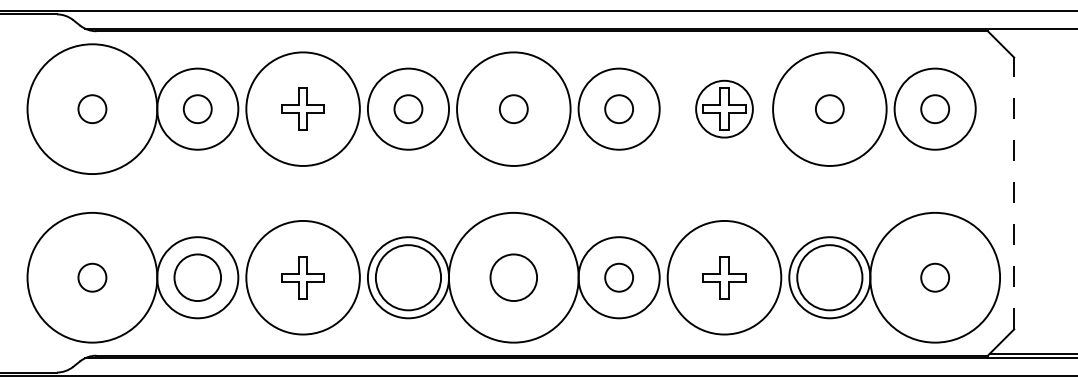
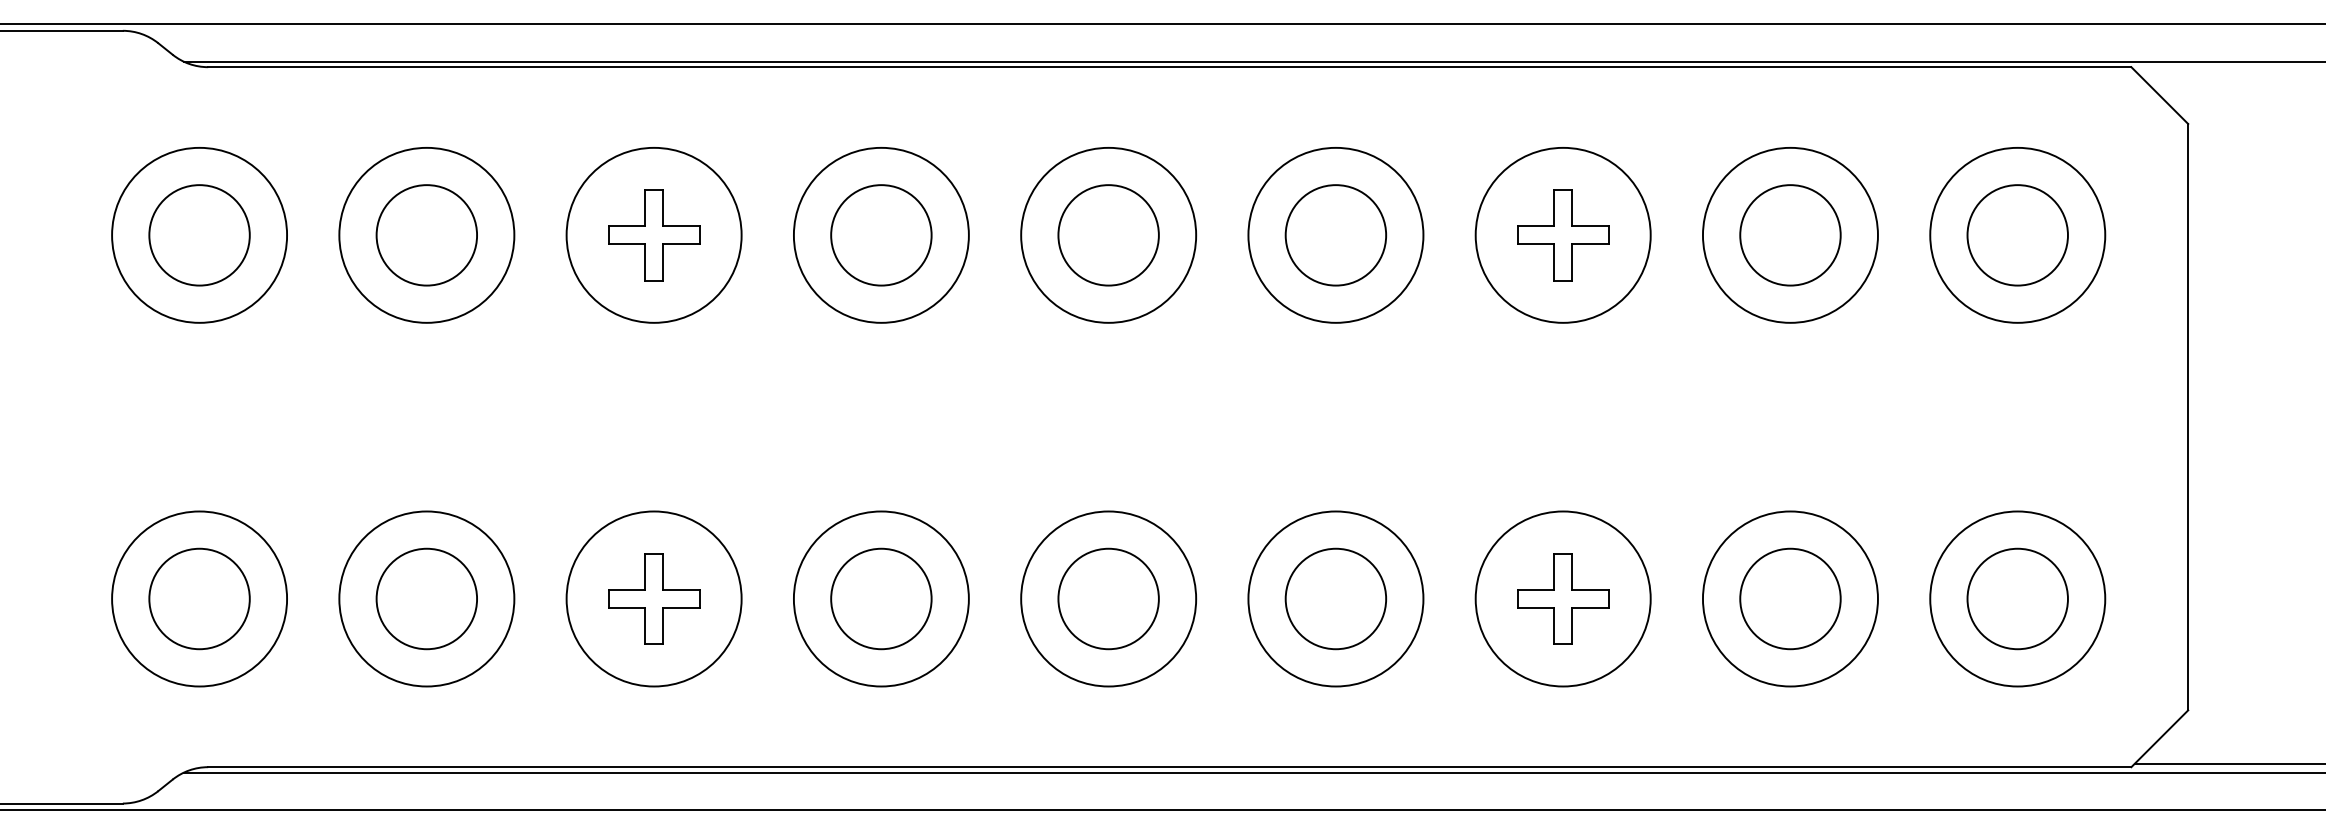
circle: (91, 108) -> (197, 233), size x0.62
circle: (92, 108) -> (199, 233), size x1.67
circle: (197, 108) -> (426, 233), size x1.67
circle: (302, 108) -> (652, 233), size x0.71
circle: (408, 108) -> (881, 233), size x1.67
circle: (513, 108) -> (1107, 233), size x0.71
circle: (513, 108) -> (1107, 233), size x1.67
circle: (618, 108) -> (1334, 233), size x1.67
circle: (724, 108) -> (1563, 233), size x1.43
circle: (829, 108) -> (1789, 233), size x0.71
circle: (829, 108) -> (1789, 233), size x1.67
circle: (934, 108) -> (2016, 233), size x1.67
line: (1014, 193) -> (2188, 417), dashed -> solid
circle: (91, 277) -> (197, 598), size x0.62
circle: (92, 277) -> (199, 598), size x1.67
circle: (302, 277) -> (652, 598), size x0.71
circle: (408, 277) -> (881, 598), size x0.71
circle: (513, 277) -> (1107, 598), size x0.62
circle: (618, 277) -> (1334, 598), size x1.67
circle: (724, 277) -> (1563, 598), size x0.71
circle: (829, 277) -> (1789, 598), size x0.71
circle: (934, 277) -> (2016, 598), size x0.62
circle: (934, 277) -> (2016, 598), size x1.67

